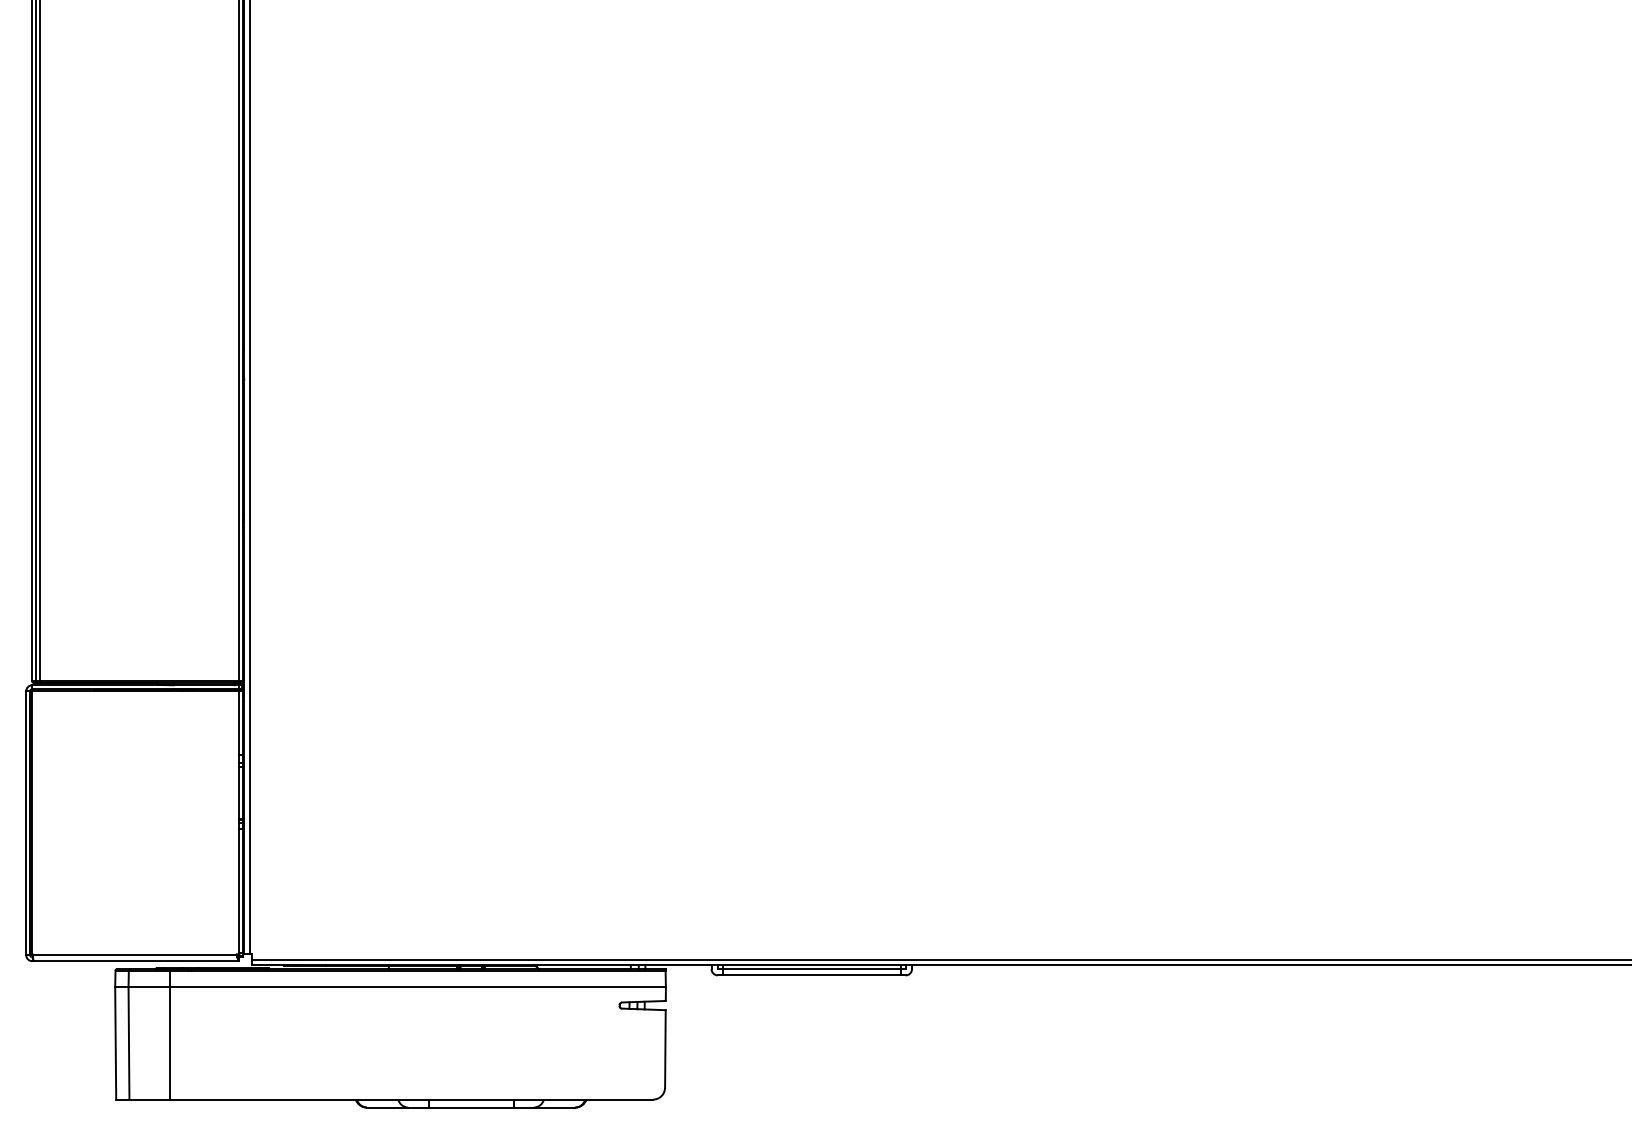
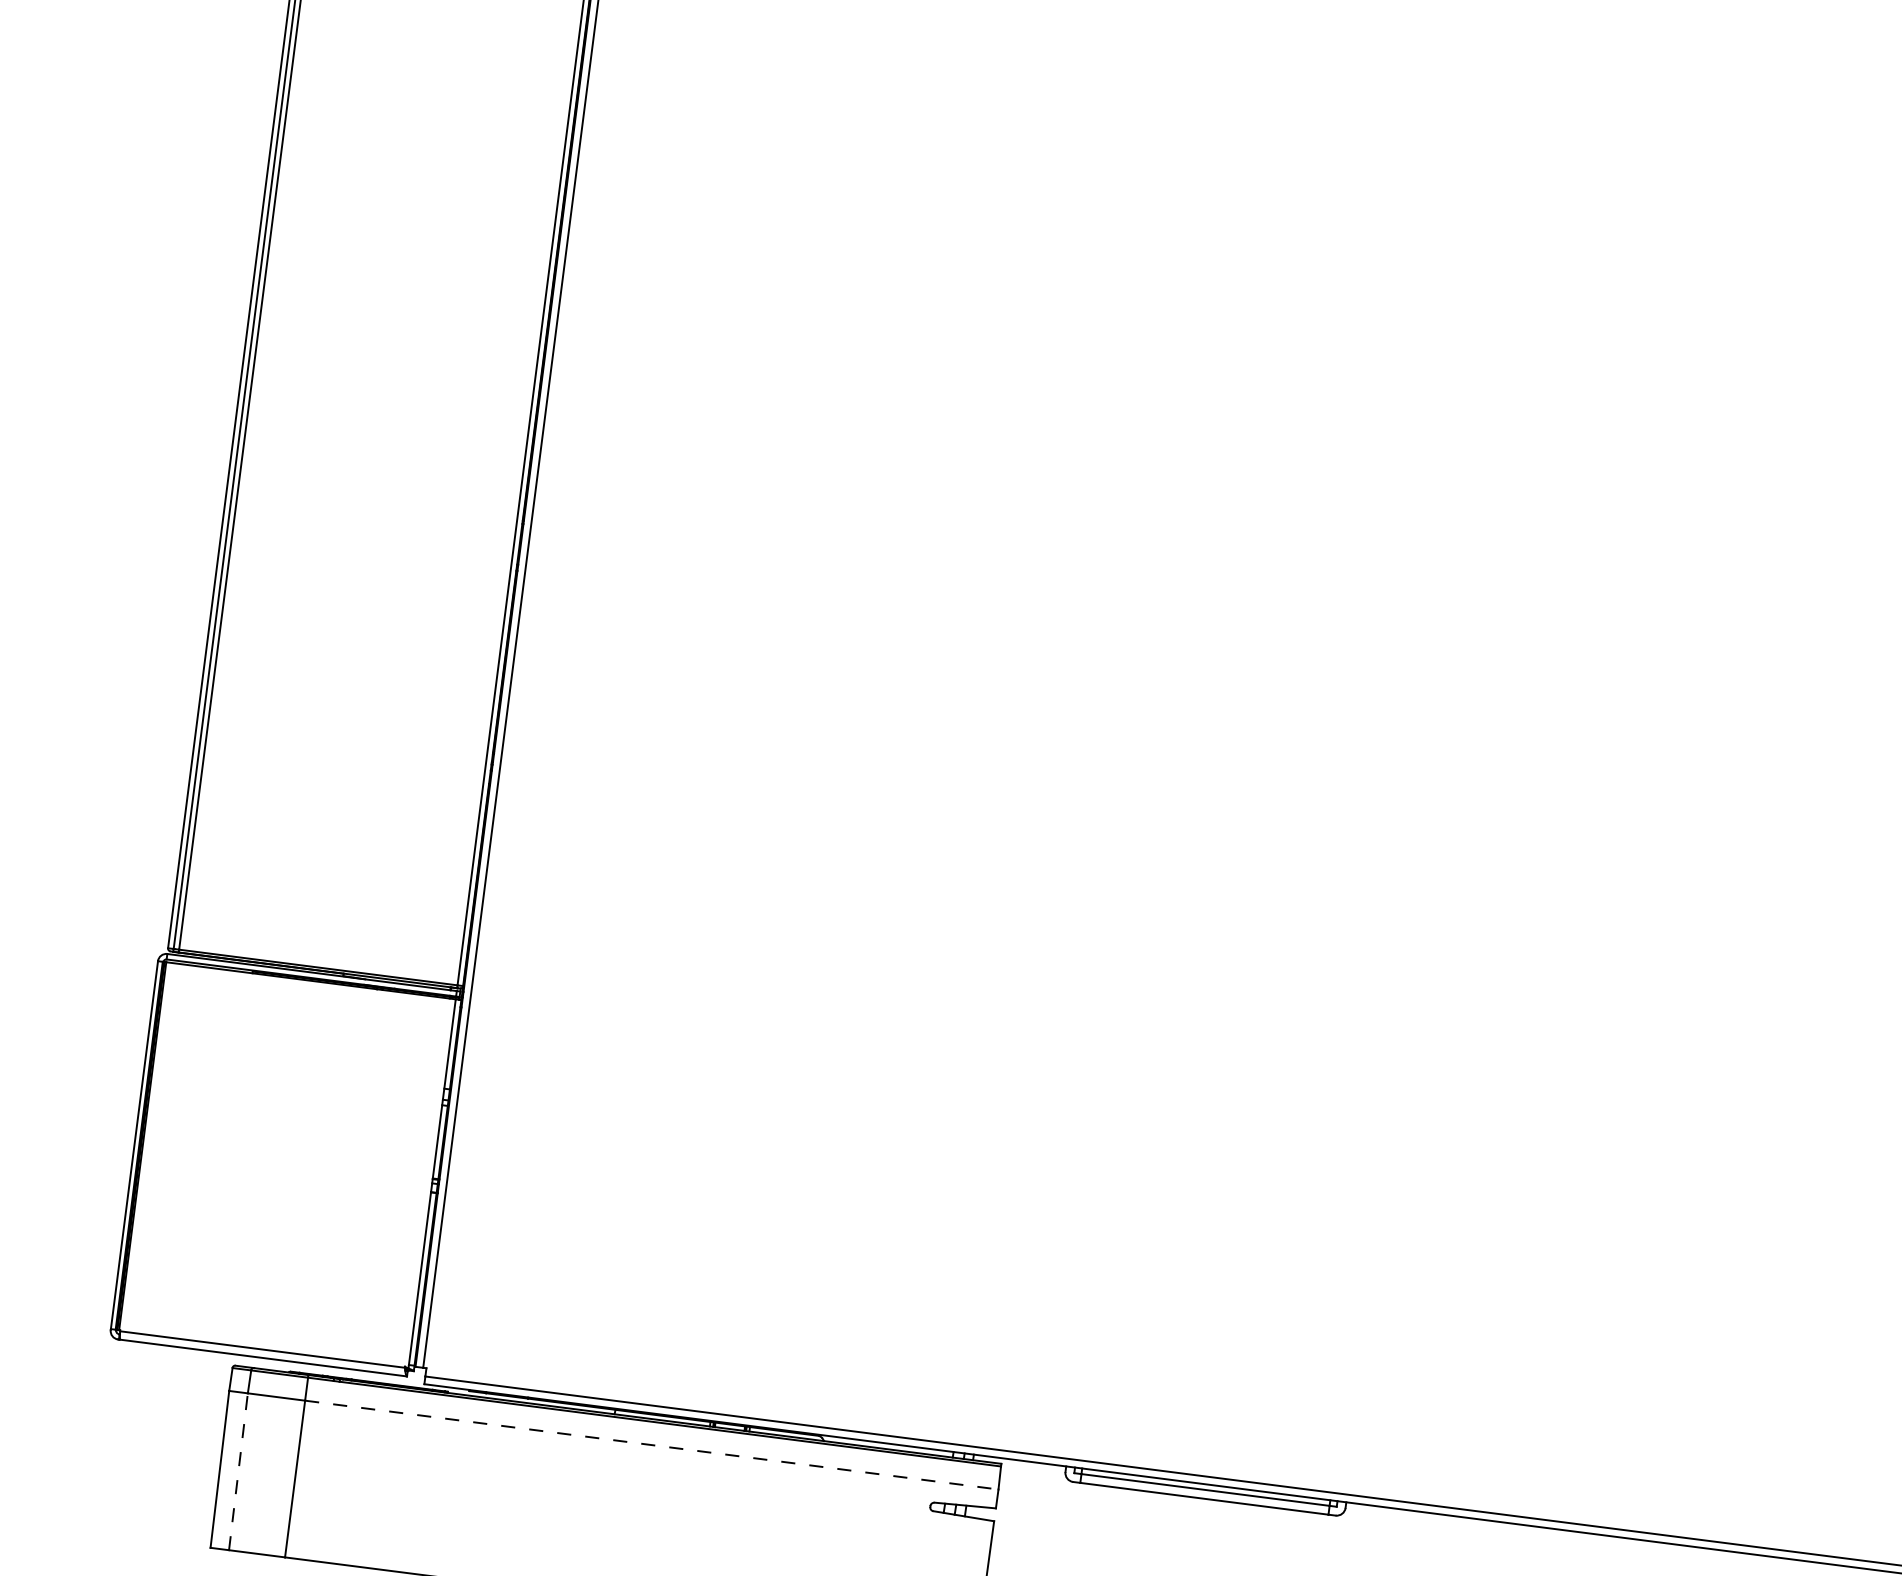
line: (418, 987) -> (652, 1445), solid -> dashed
line: (128, 1043) -> (237, 1471), solid -> dashed

